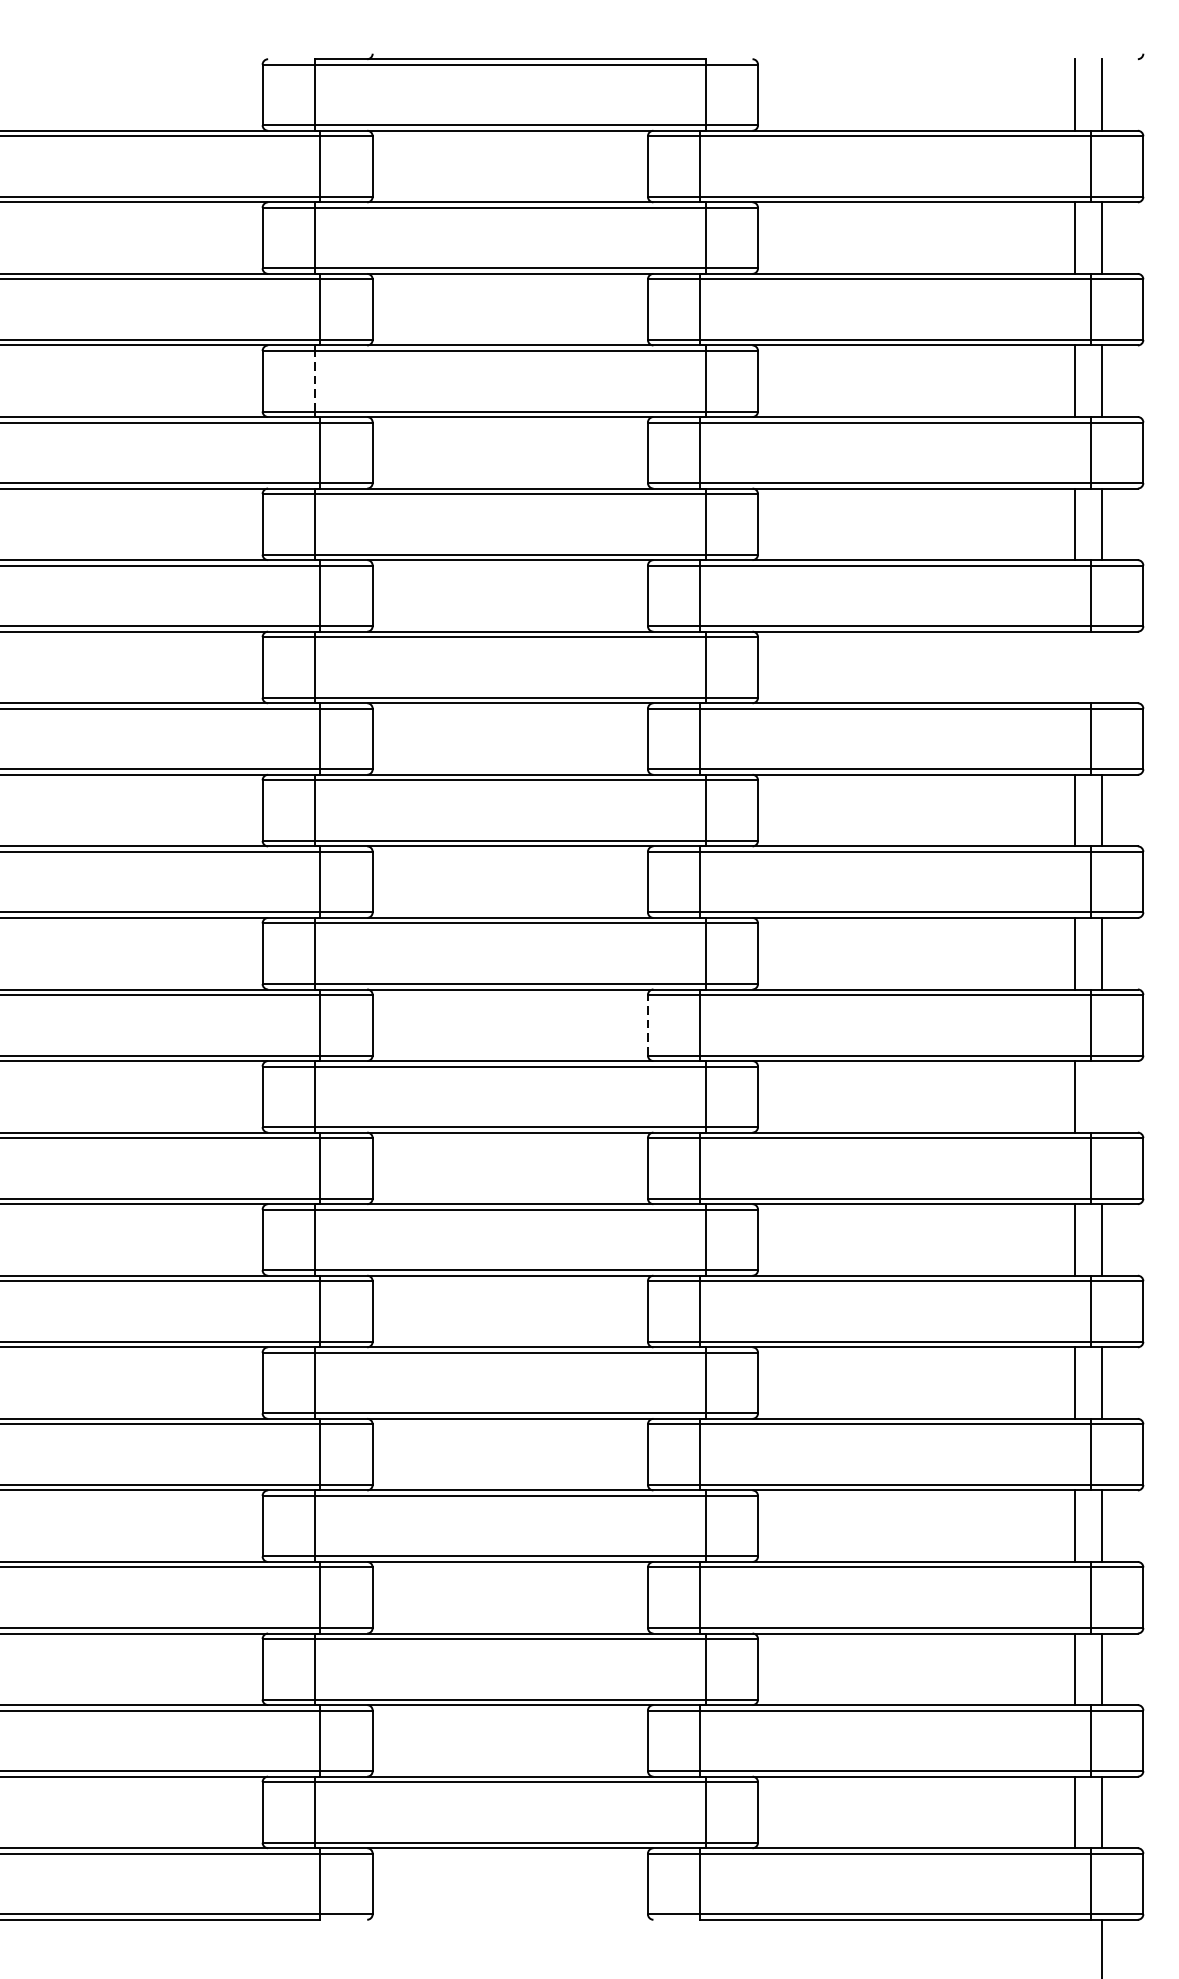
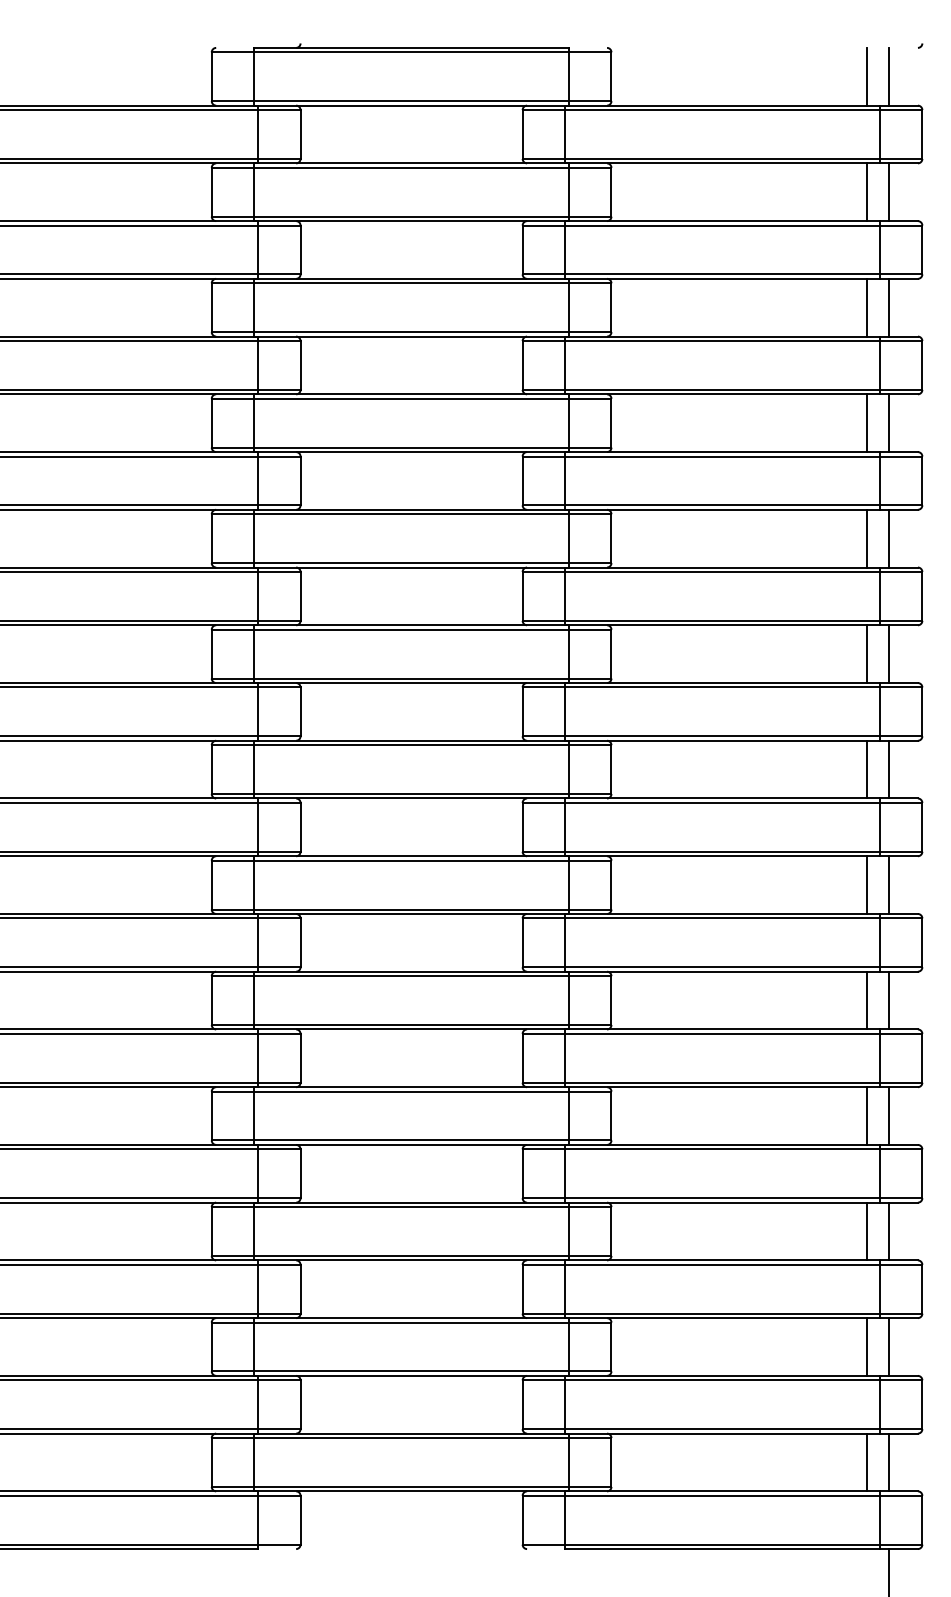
line: (314, 380) -> (253, 307), dashed -> solid
line: (1074, 667) -> (866, 538), added
line: (1102, 667) -> (889, 538), added
line: (647, 1024) -> (522, 826), dashed -> solid
line: (1102, 1096) -> (889, 884), added

